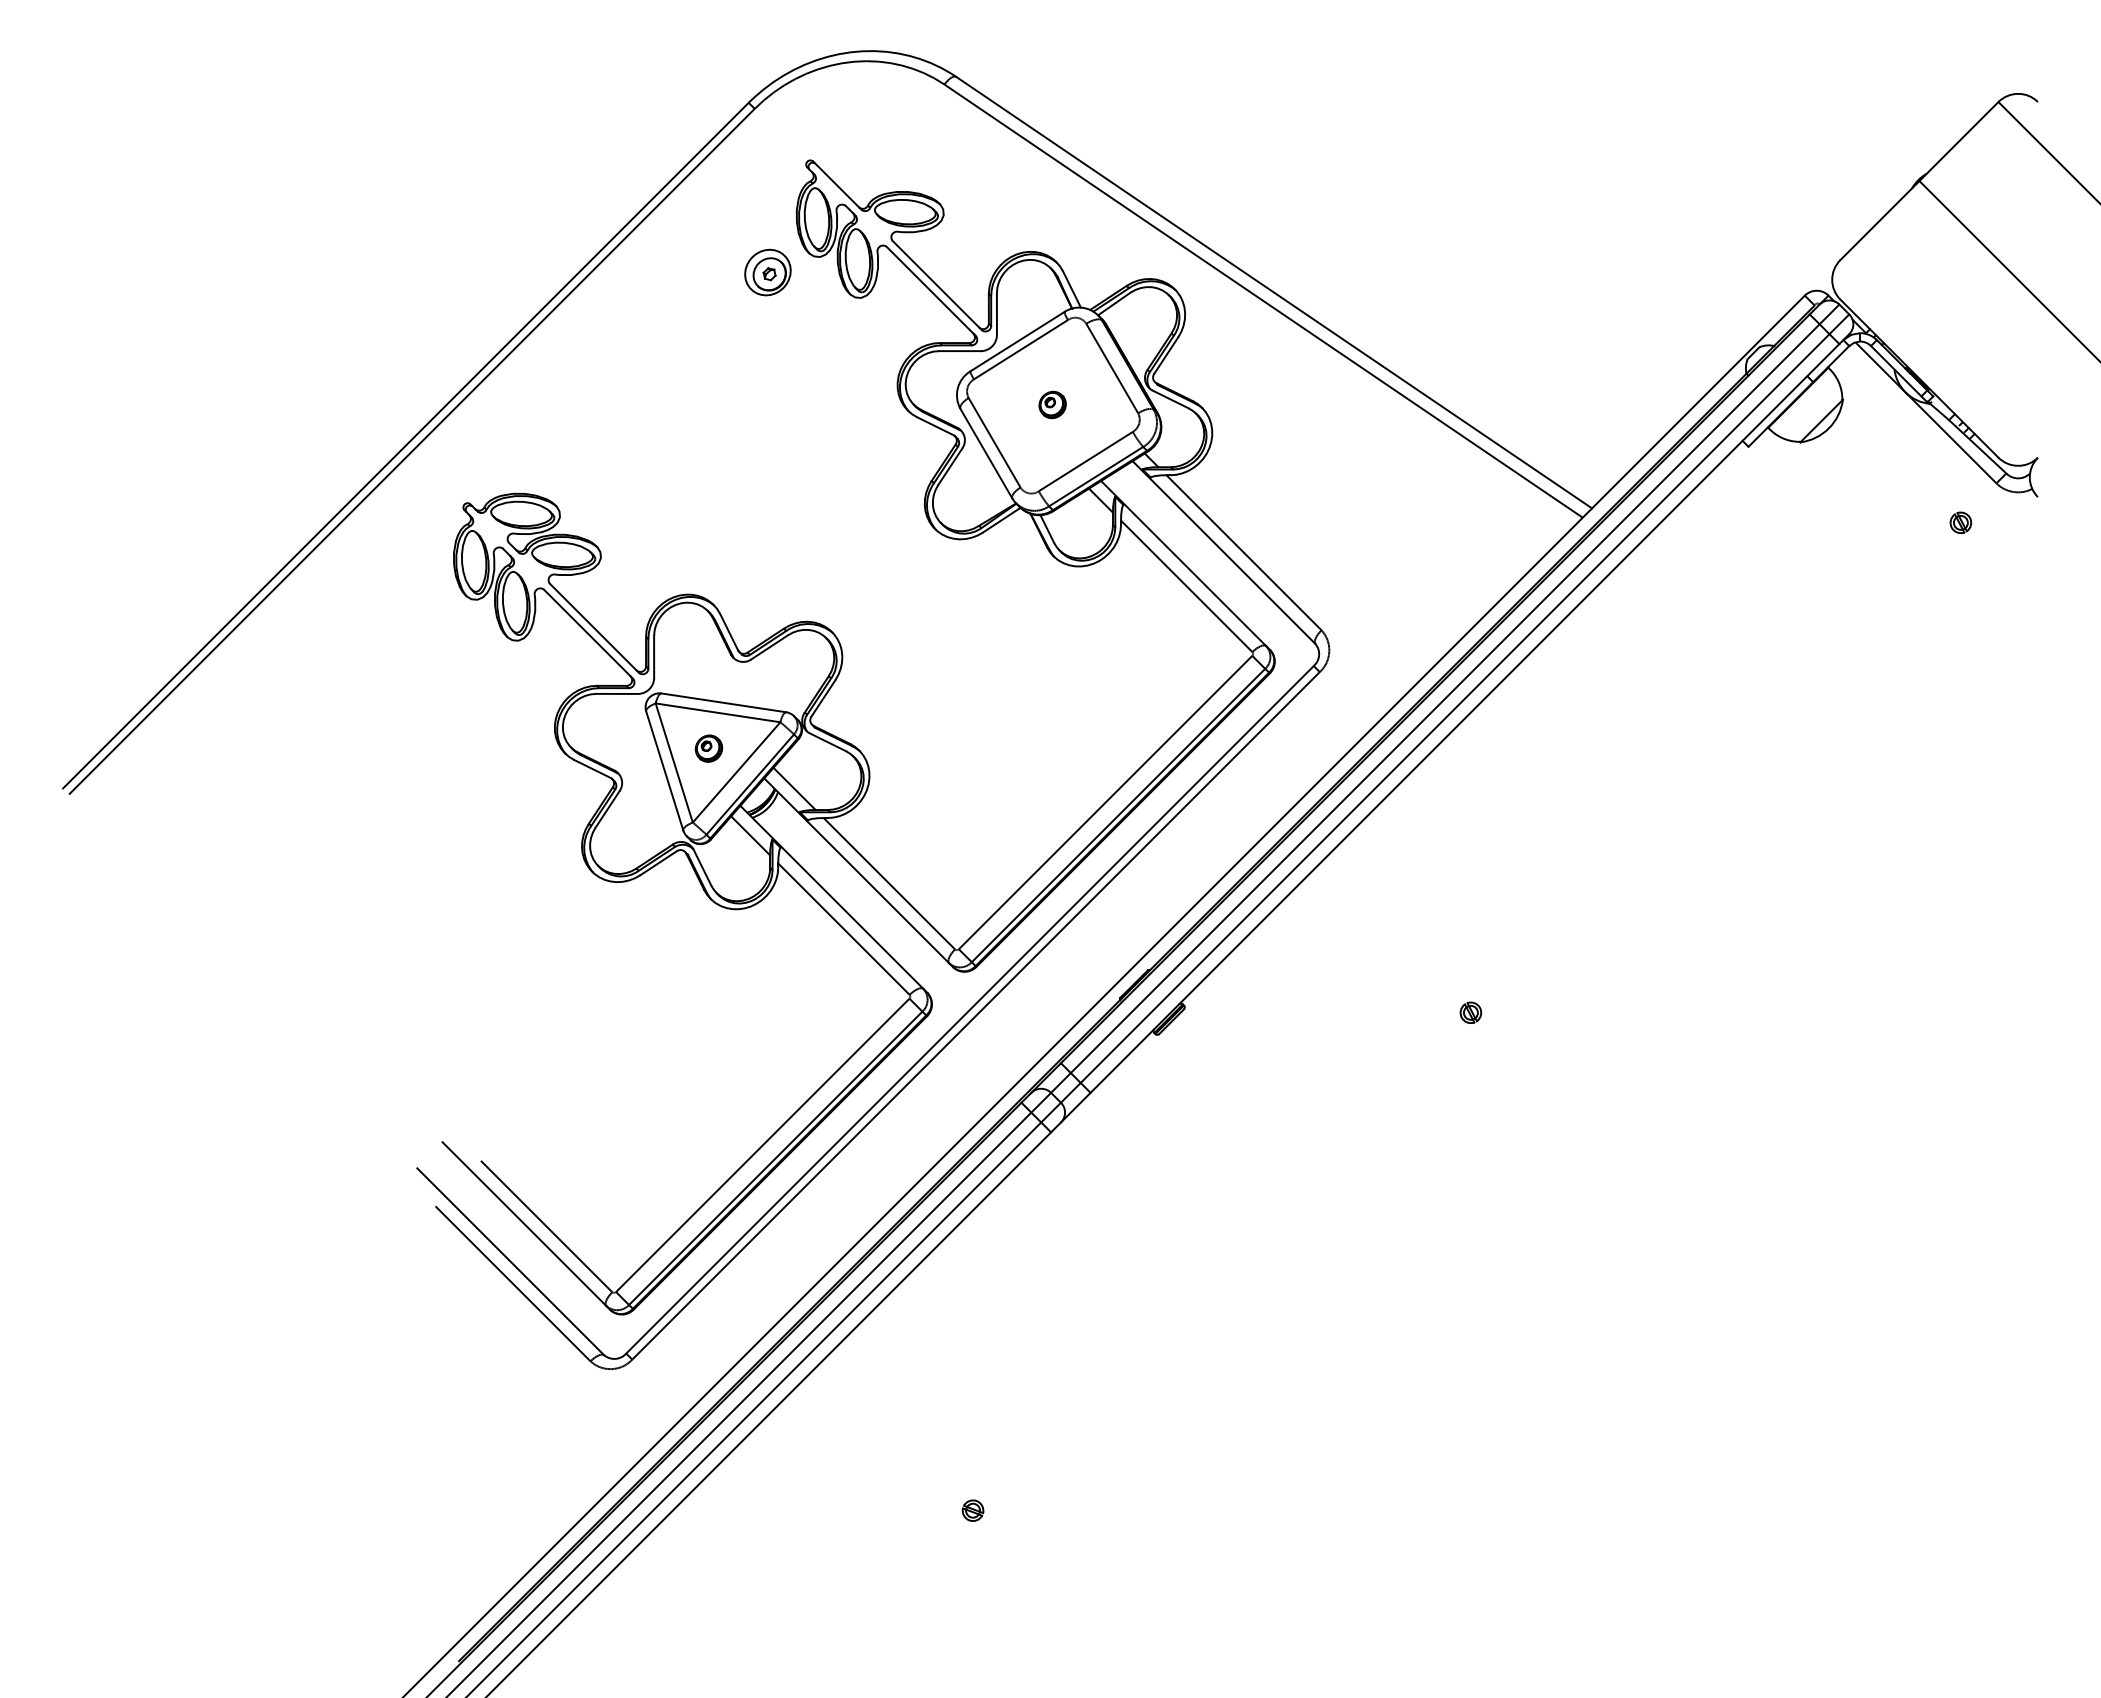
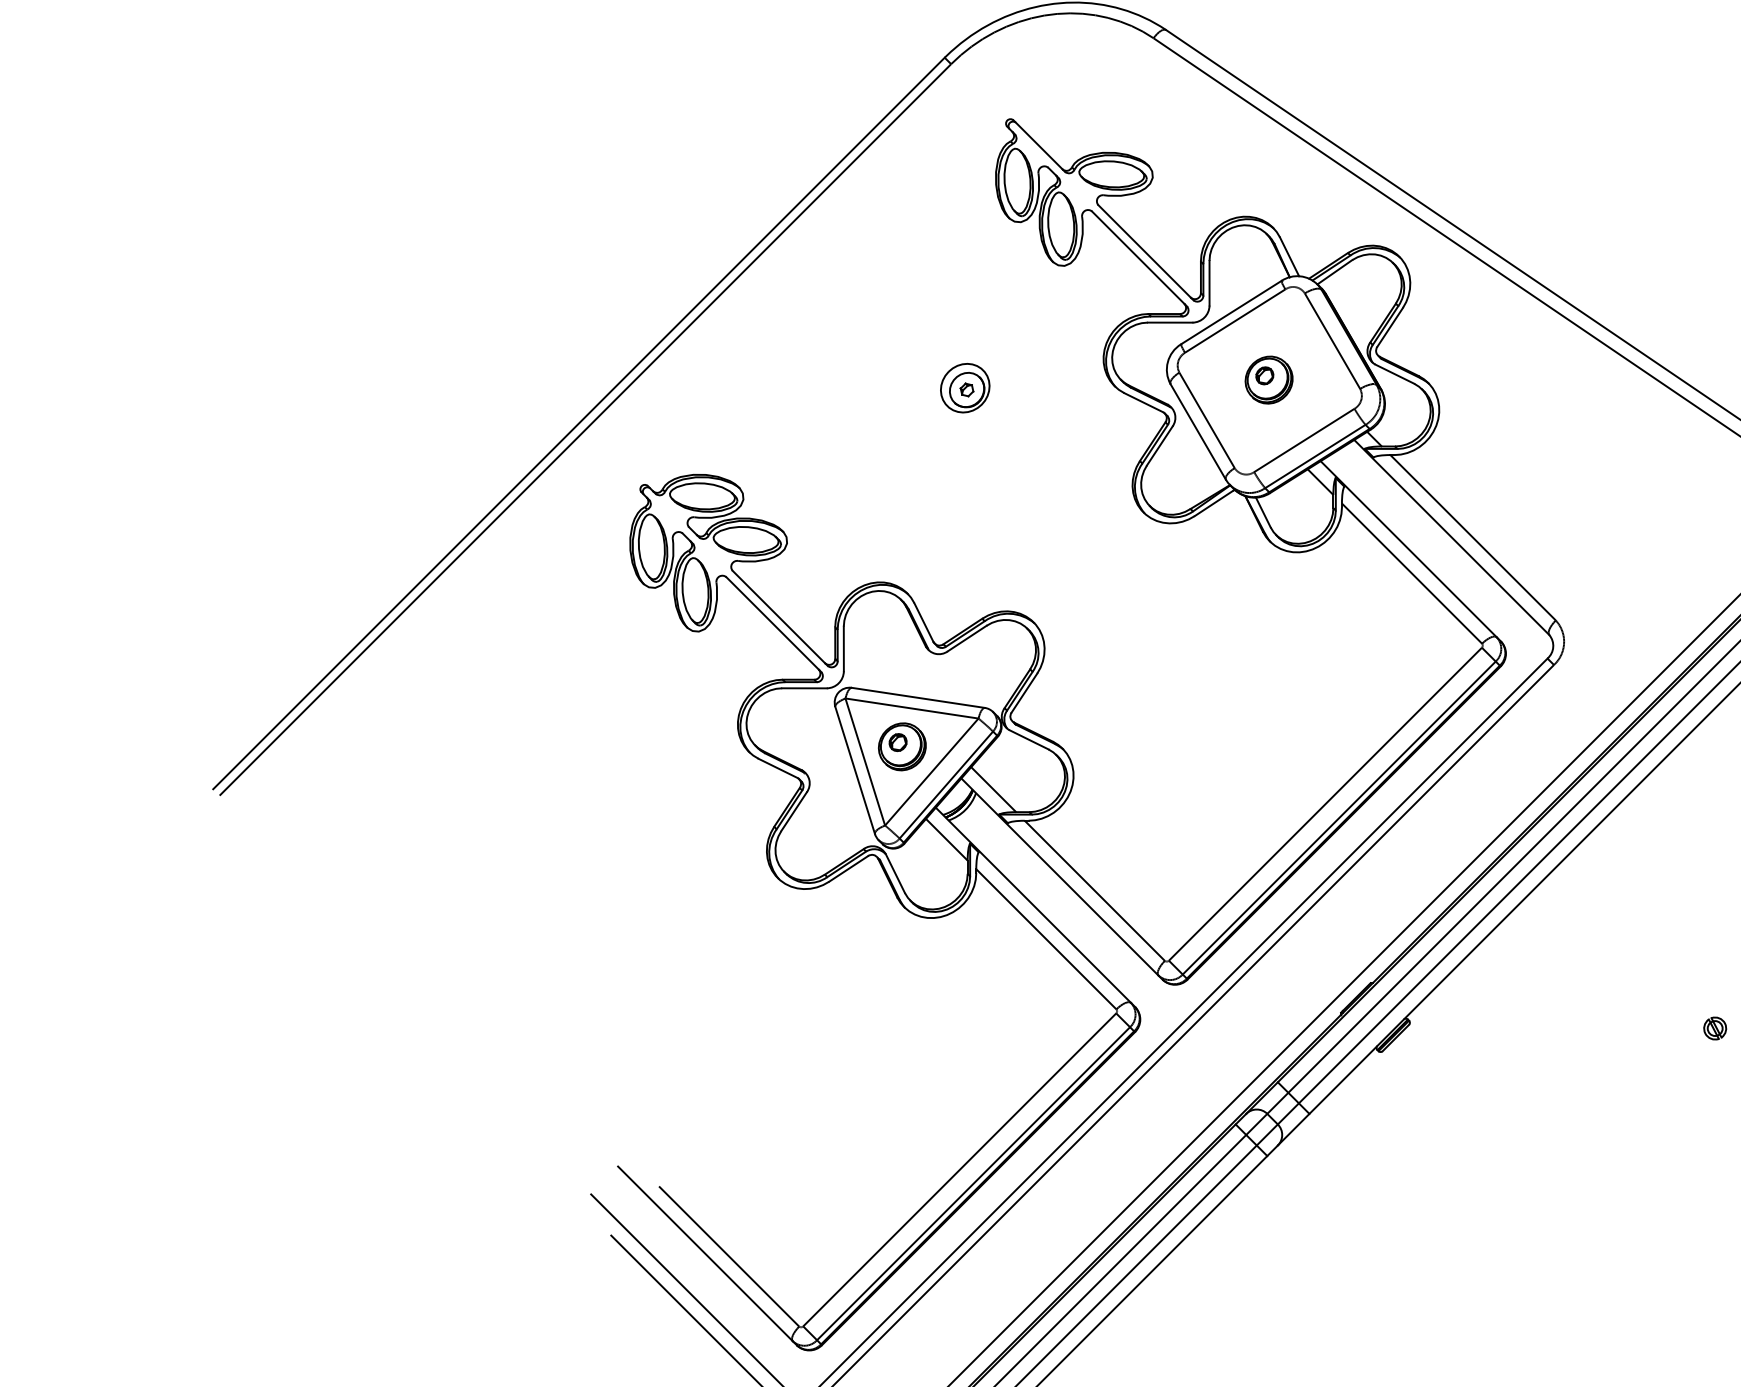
part: (767, 272) -> (964, 388), moved
part: (1052, 404) -> (1268, 379), size x1.67
part: (708, 748) -> (901, 746), size x1.67

